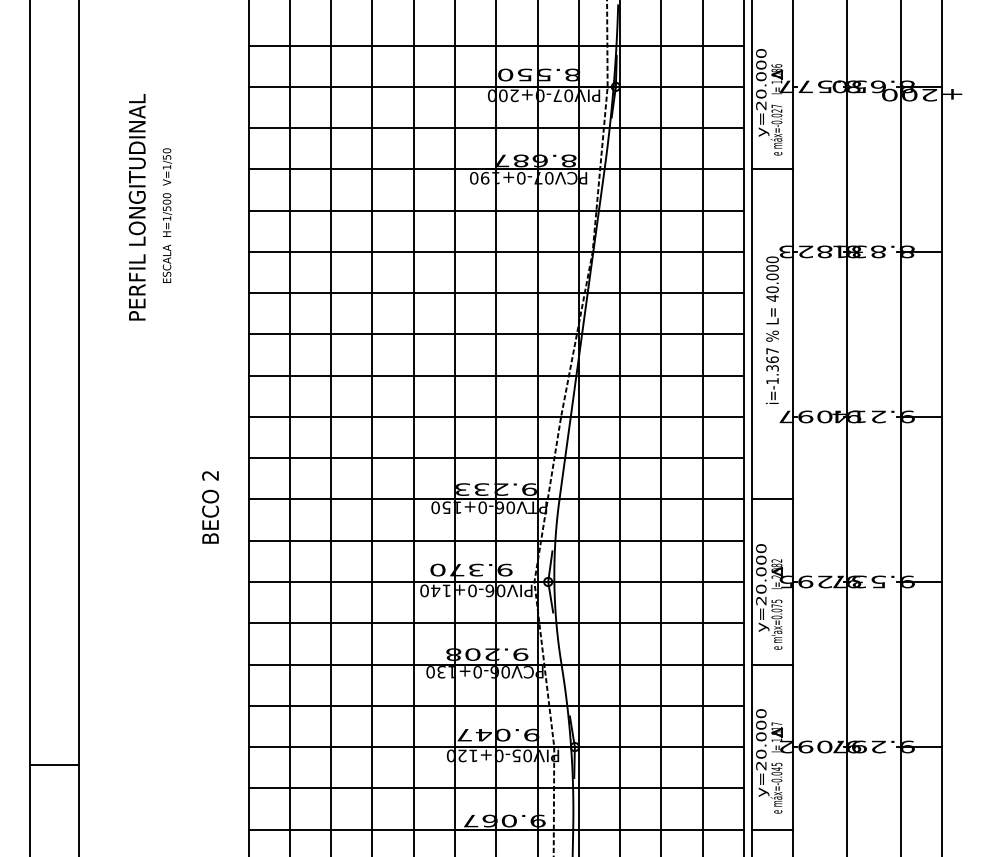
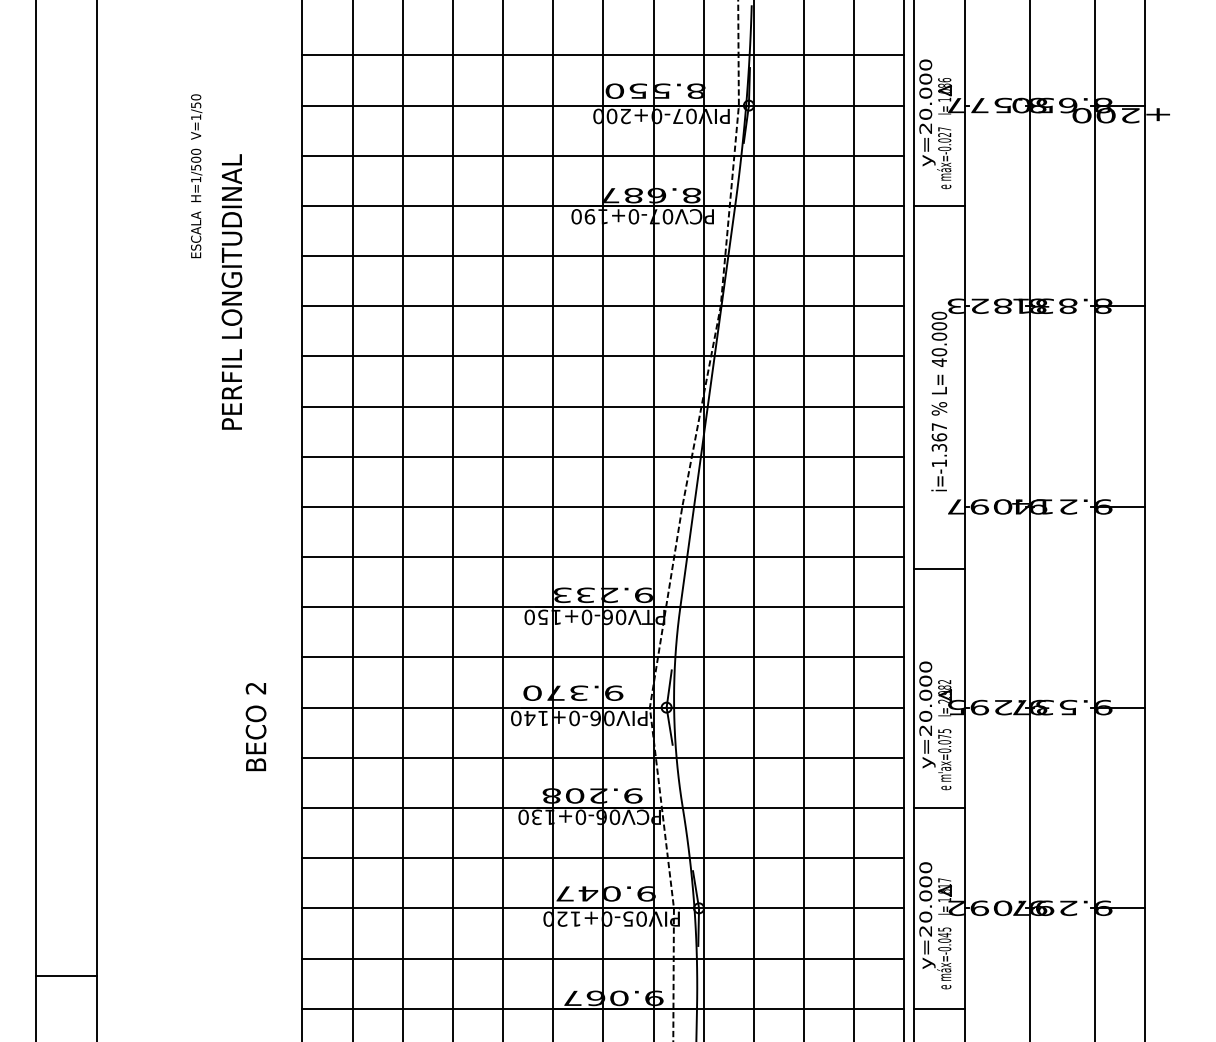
text: (136, 206) -> (231, 291), moved
text: (167, 215) -> (196, 176), moved
line: (772, 499) -> (939, 569), moved
text: (210, 507) -> (255, 727), moved
line: (54, 765) -> (66, 976), moved

